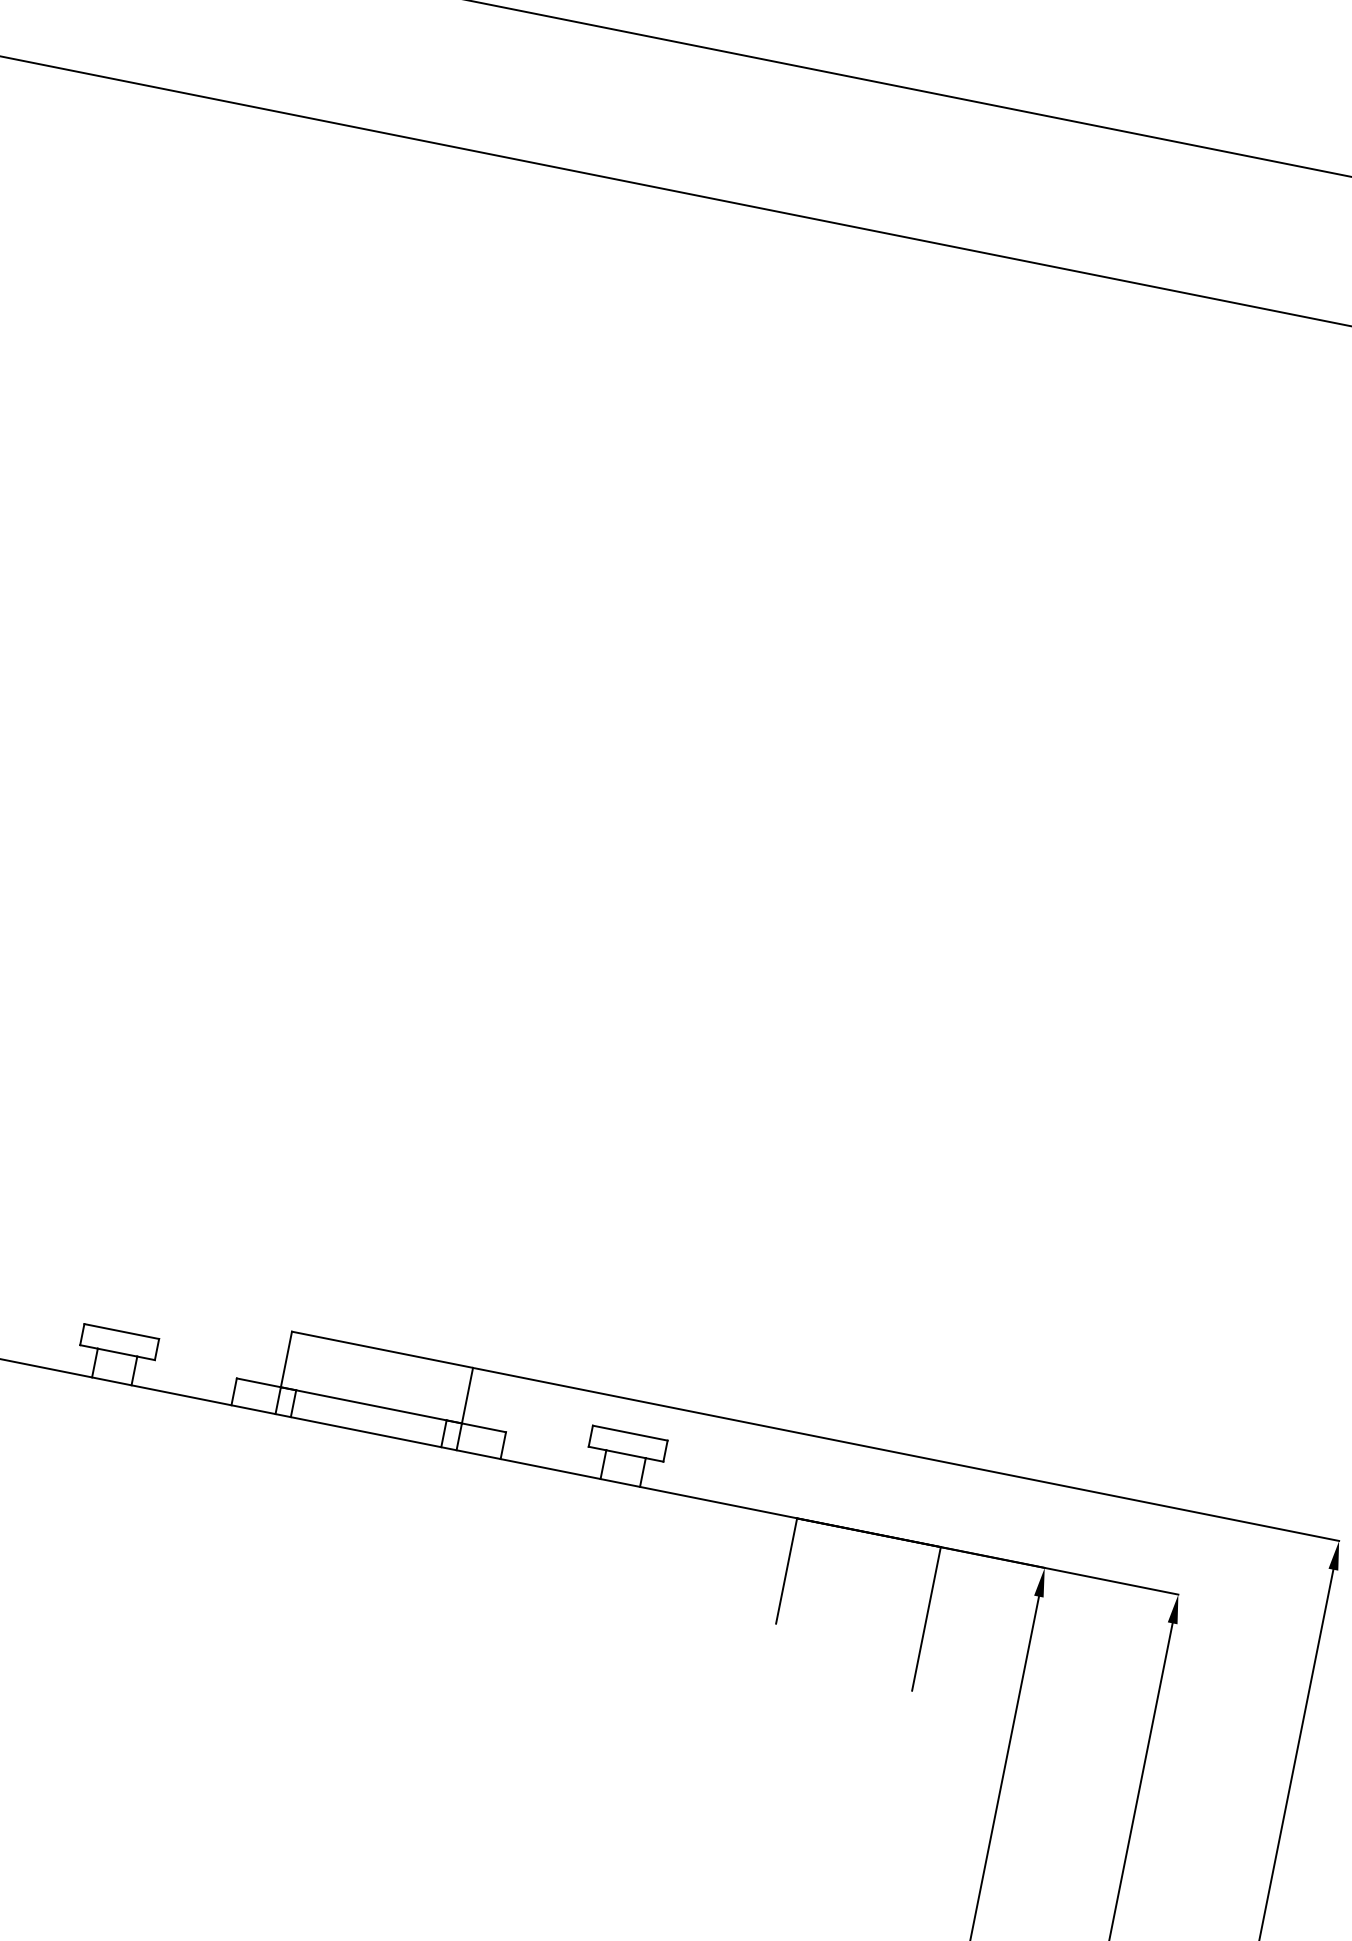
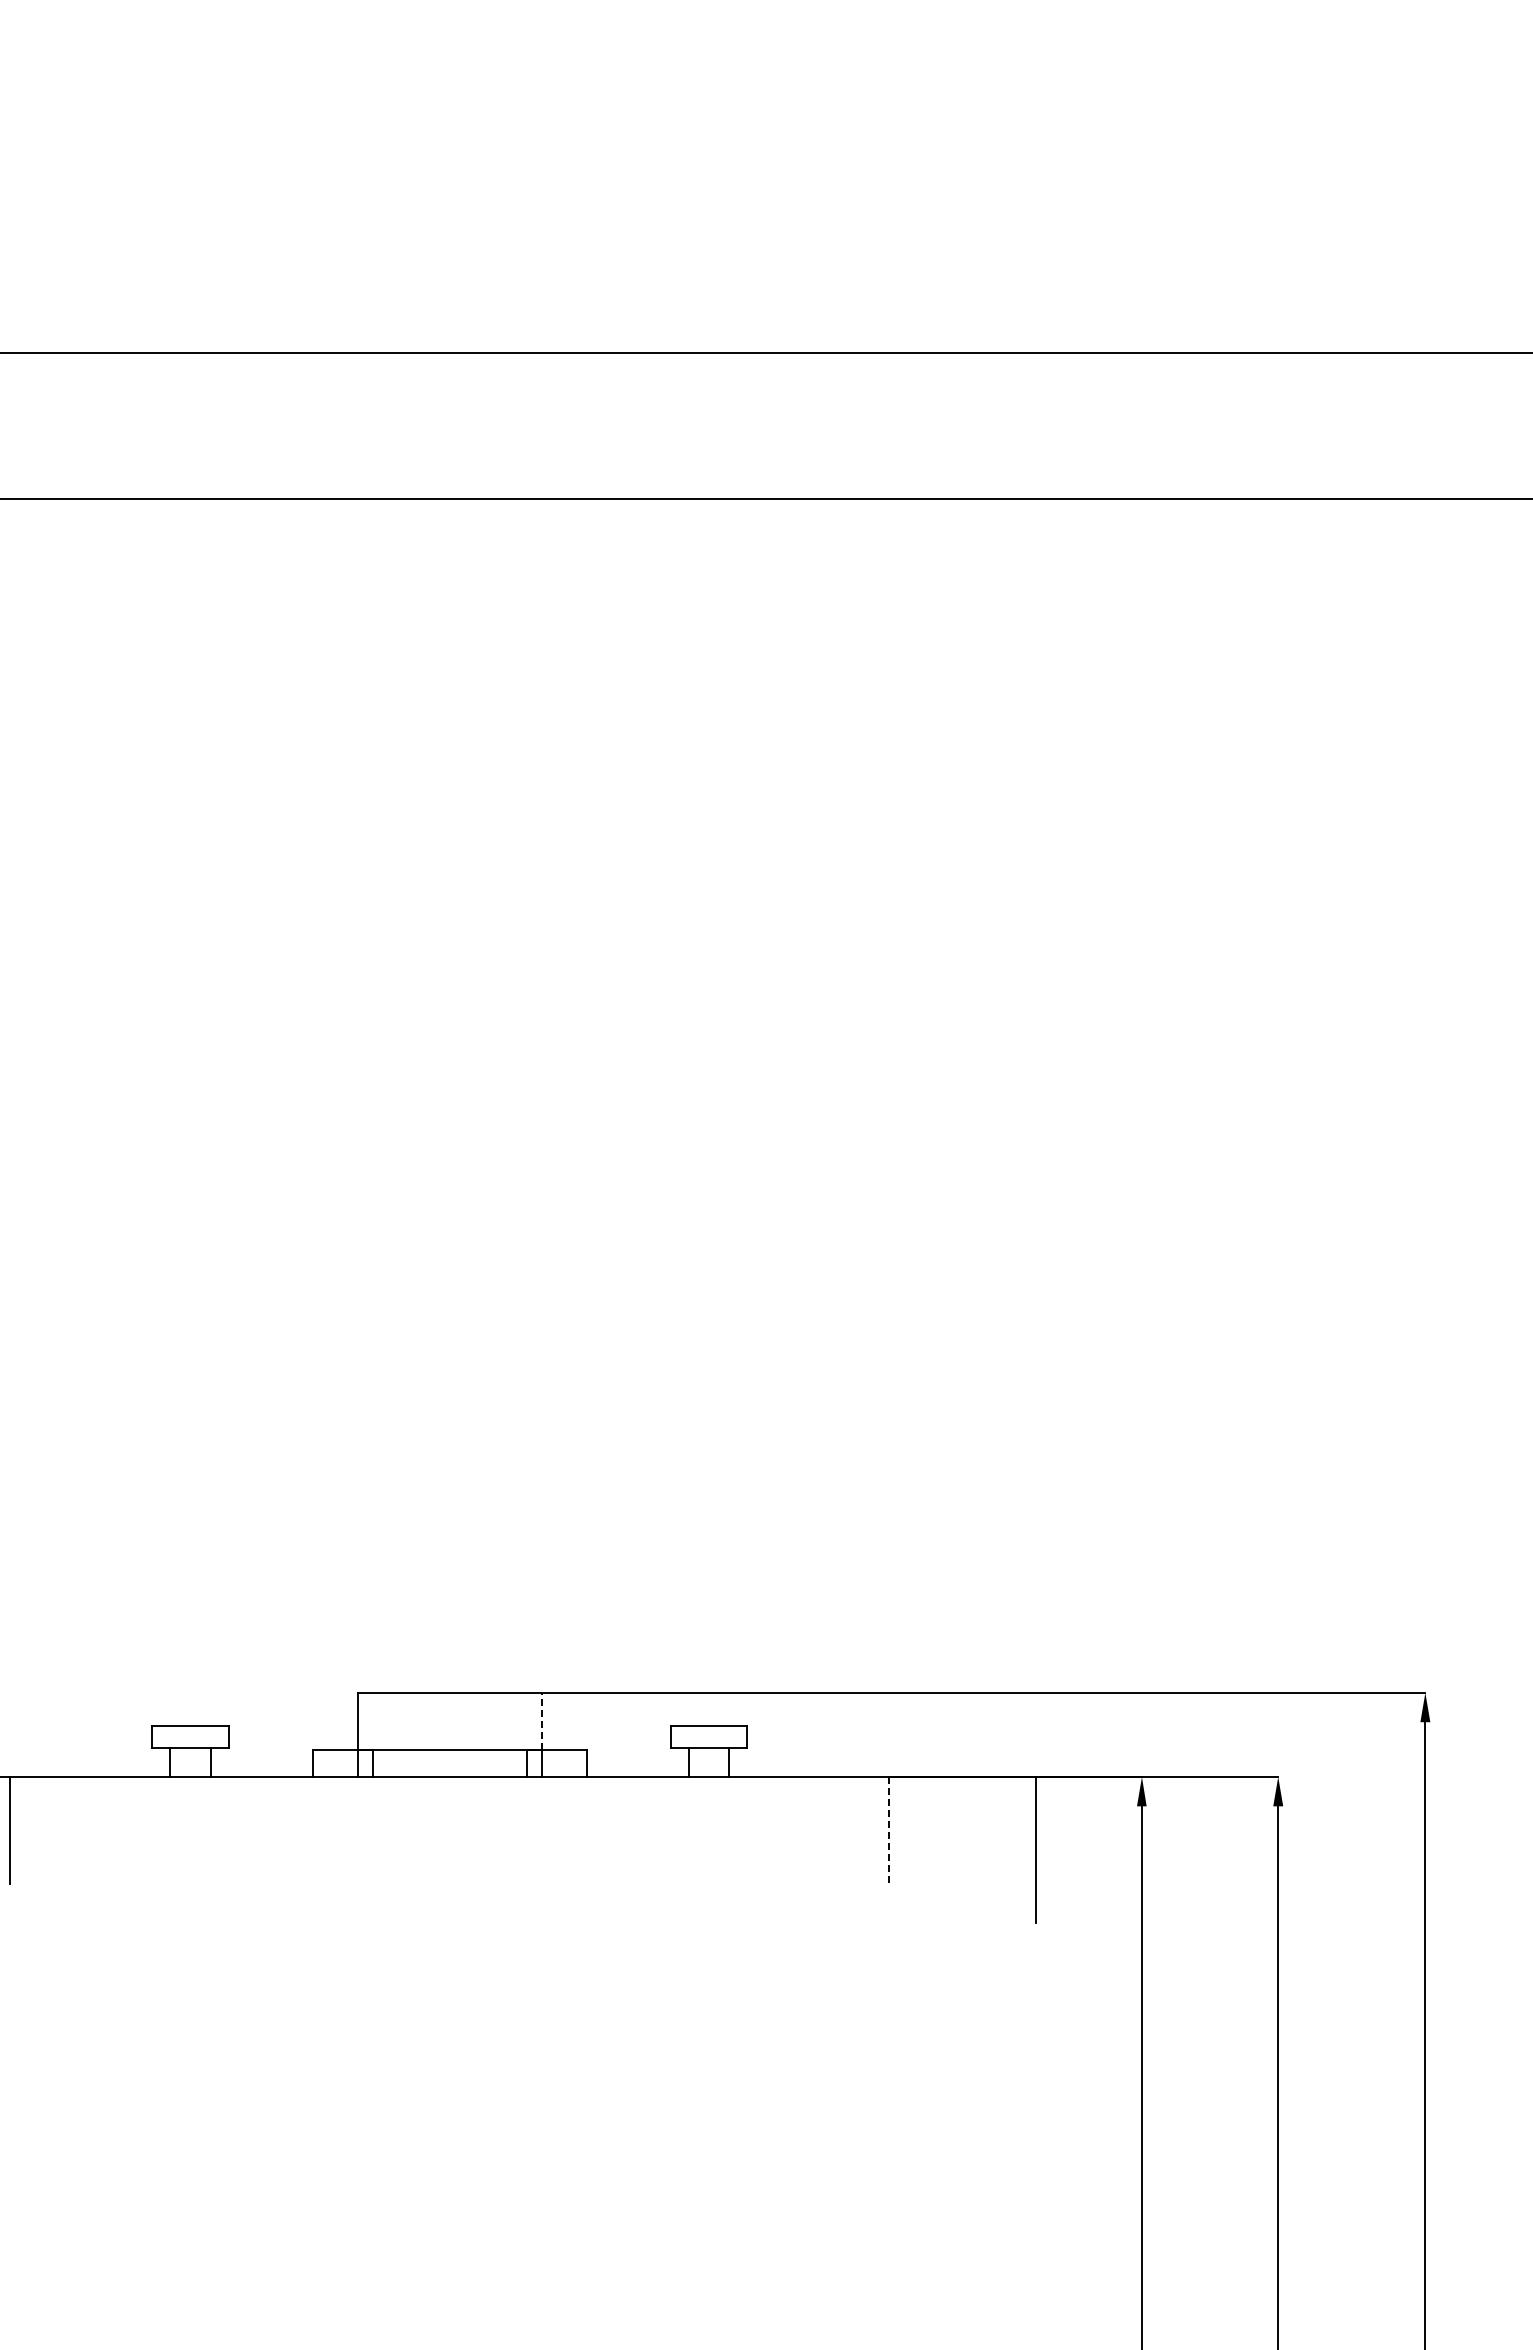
line: (467, 1395) -> (542, 1720), solid -> dashed
line: (786, 1570) -> (889, 1830), solid -> dashed

